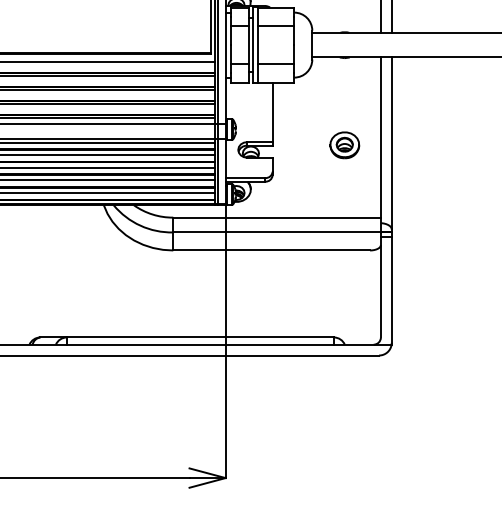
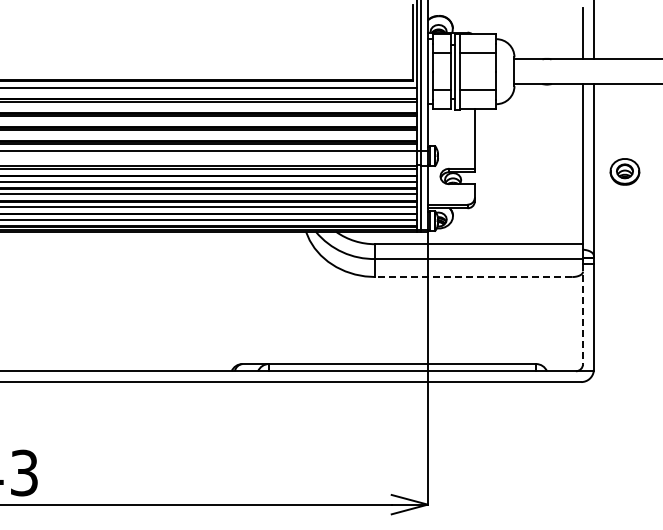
part: (344, 144) -> (624, 171), moved
line: (271, 250) -> (473, 277), solid -> dashed
line: (381, 287) -> (583, 314), solid -> dashed

